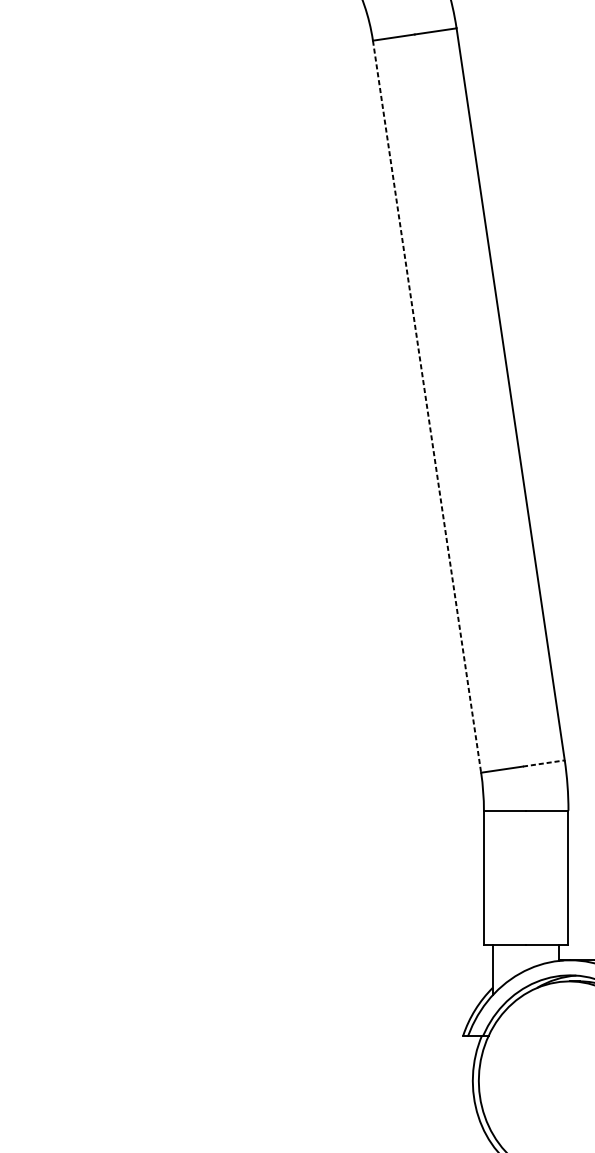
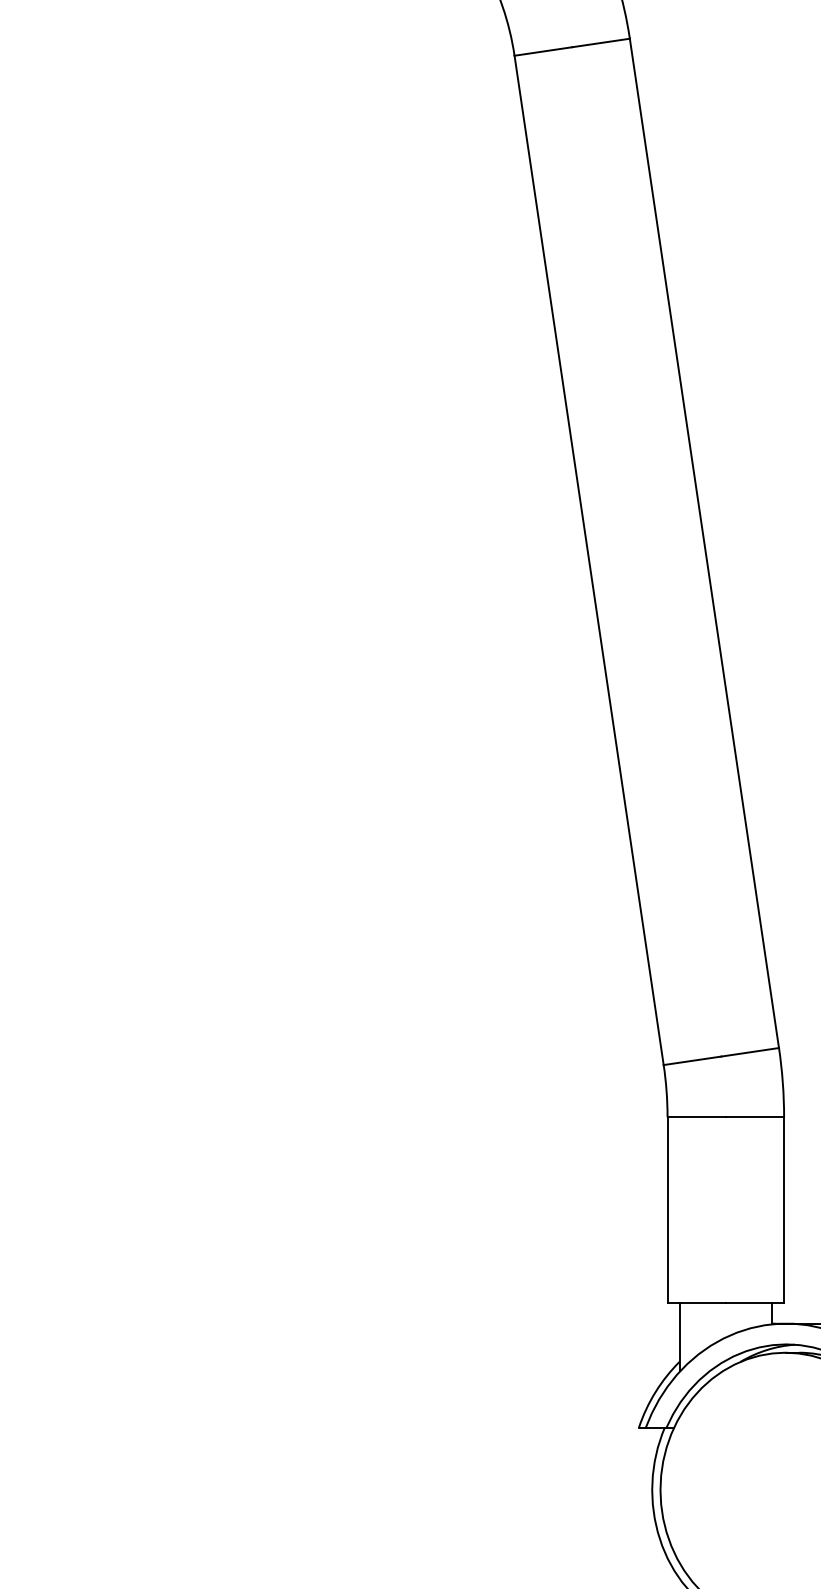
line: (427, 406) -> (589, 560), dashed -> solid
line: (544, 763) -> (750, 1052), dashed -> solid

